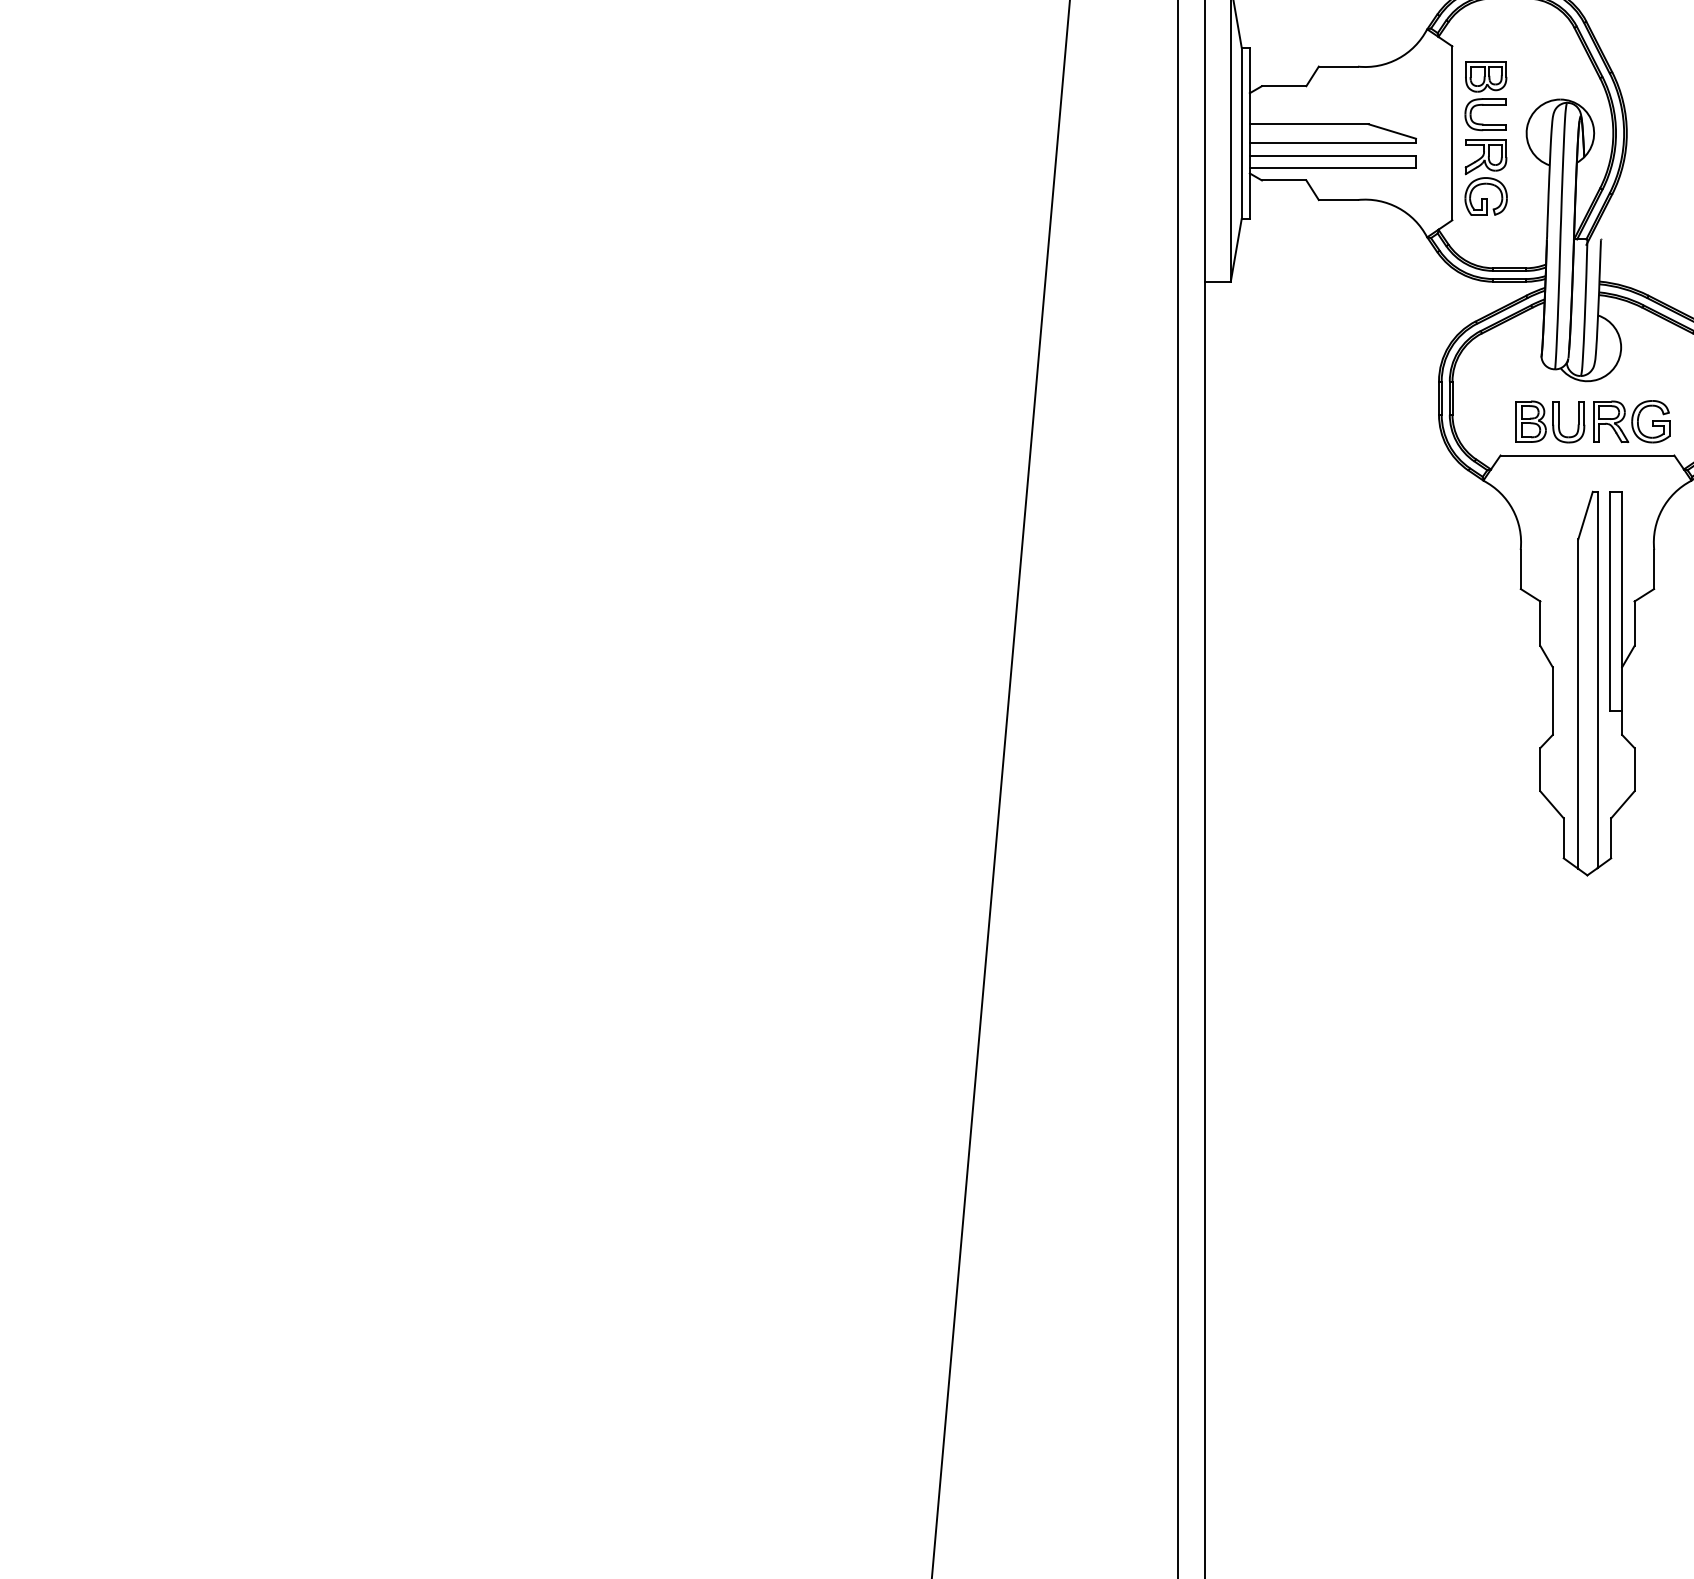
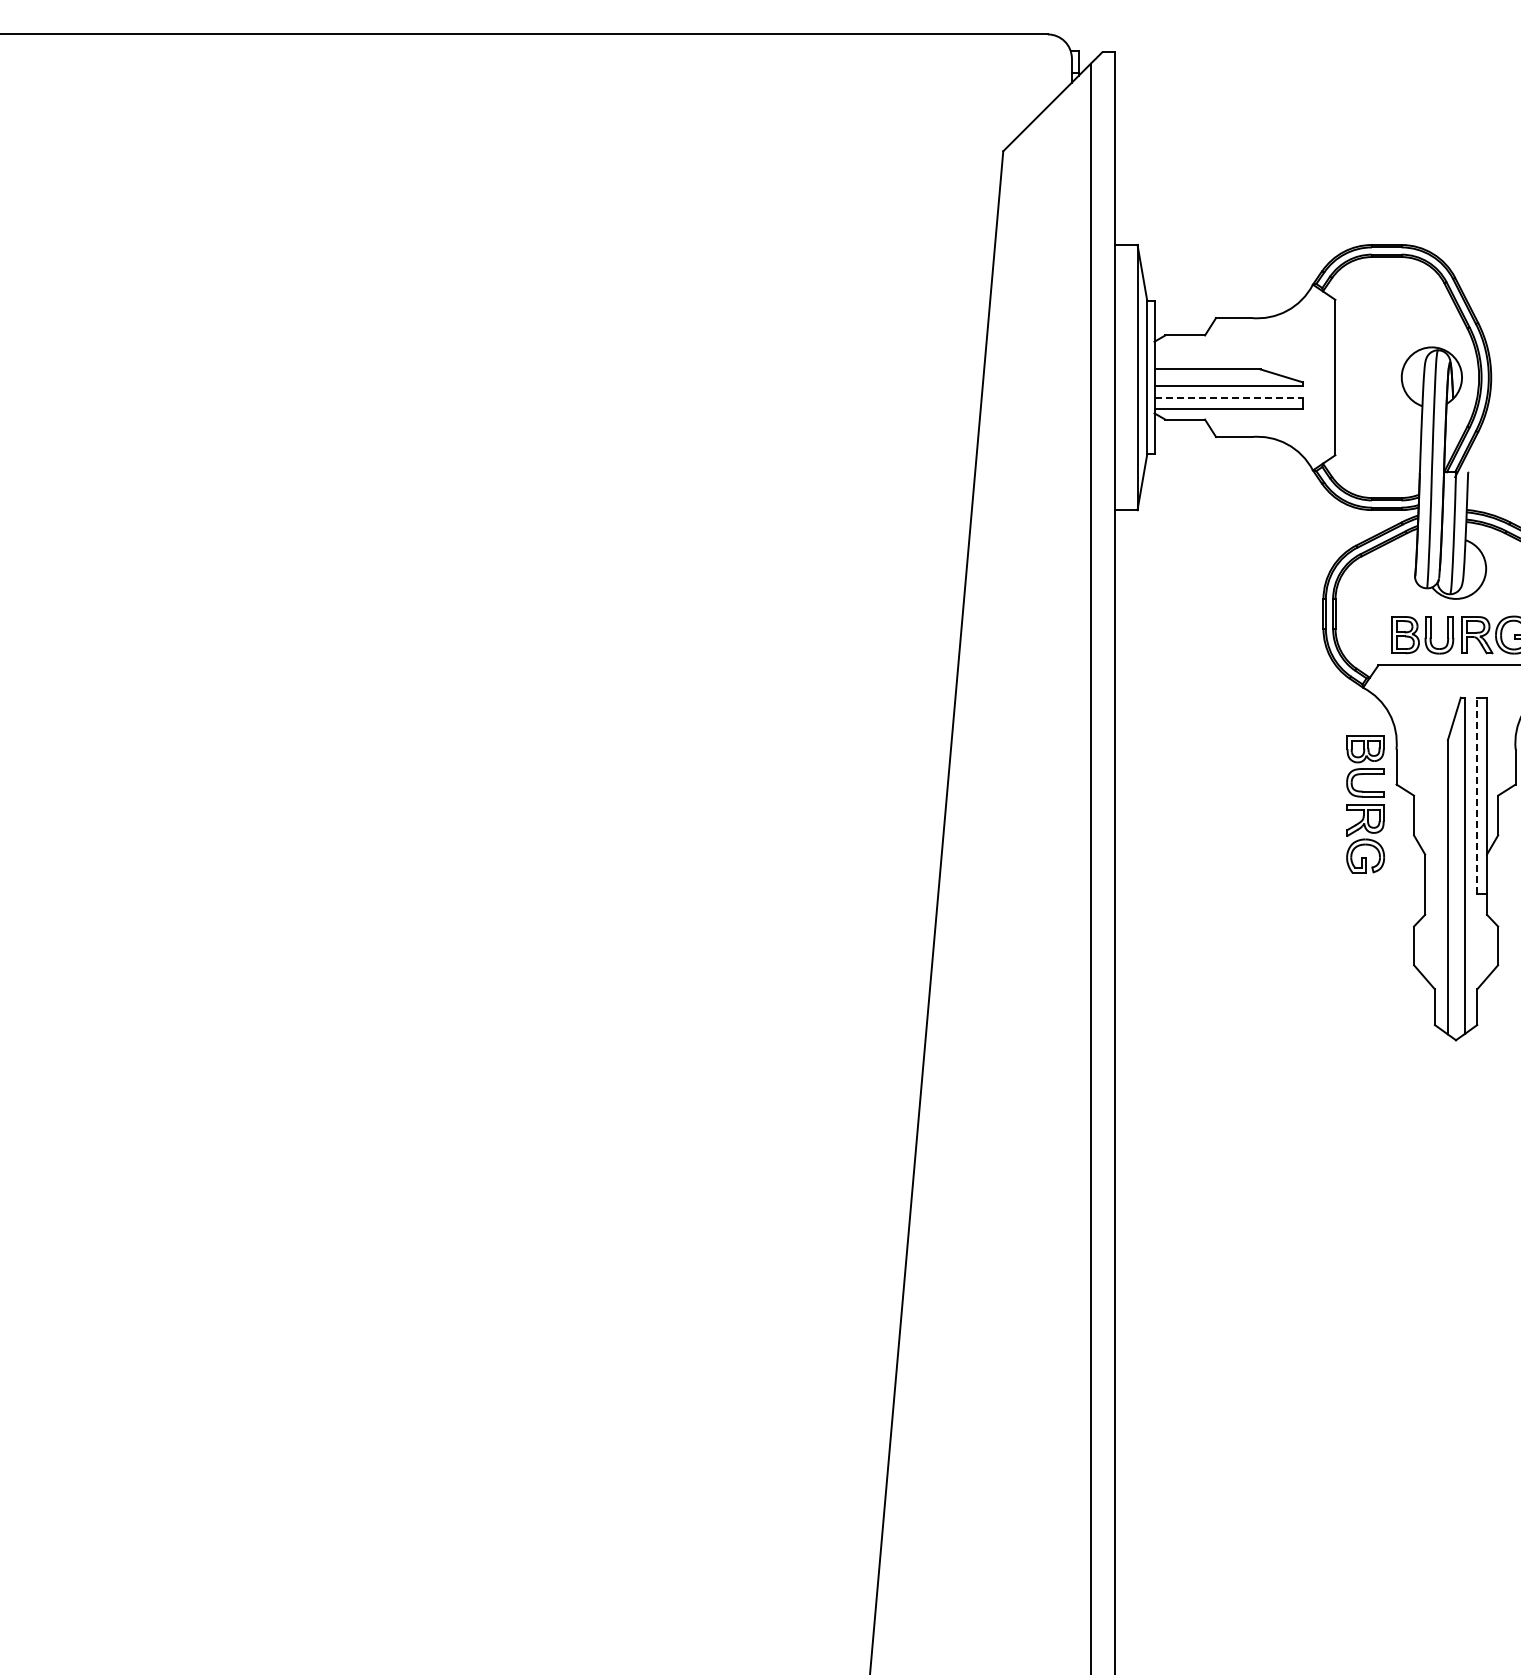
part: (1486, 138) -> (1365, 804), moved
line: (1333, 156) -> (1229, 398), solid -> dashed
line: (1610, 601) -> (1476, 795), solid -> dashed

